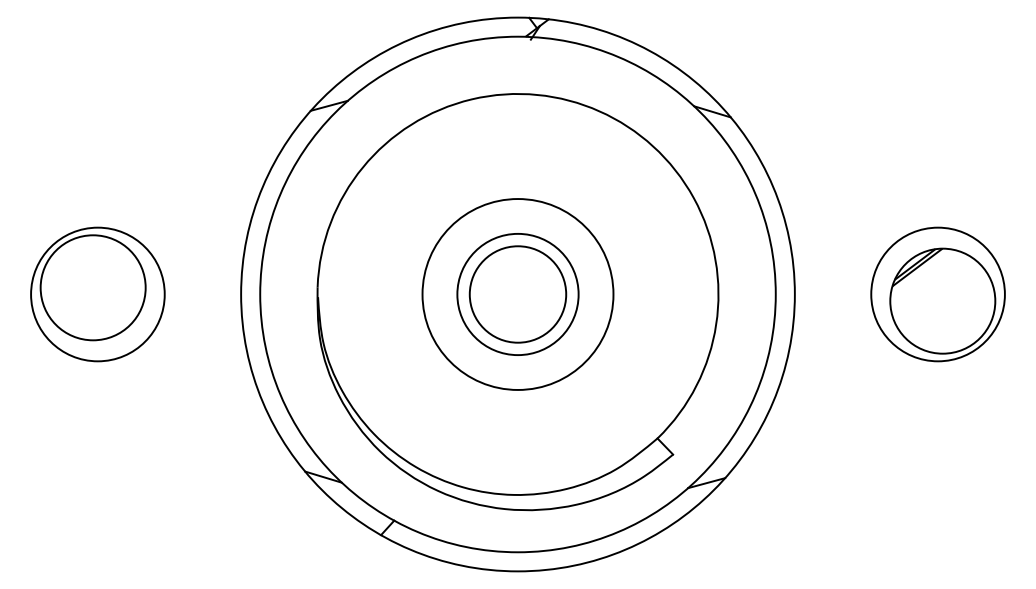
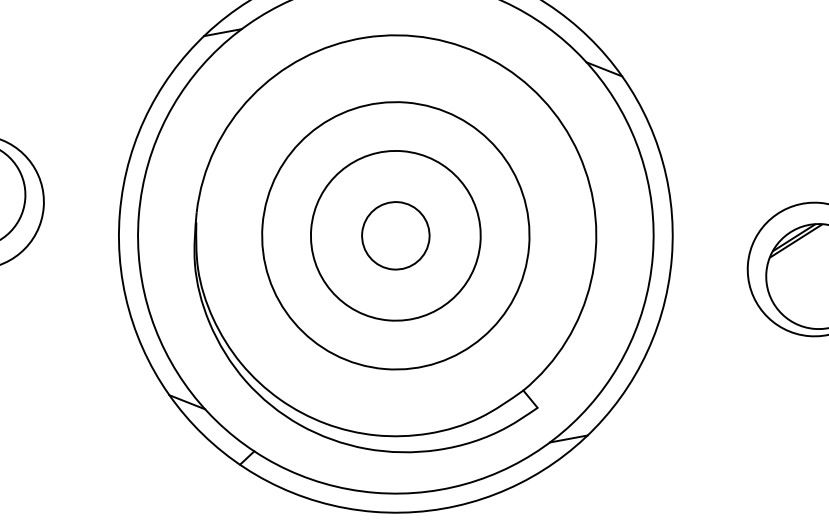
circle: (517, 294) -> (395, 235), size x0.7
circle: (517, 294) -> (395, 235), size x1.4
circle: (517, 294) -> (395, 235), size x1.4

